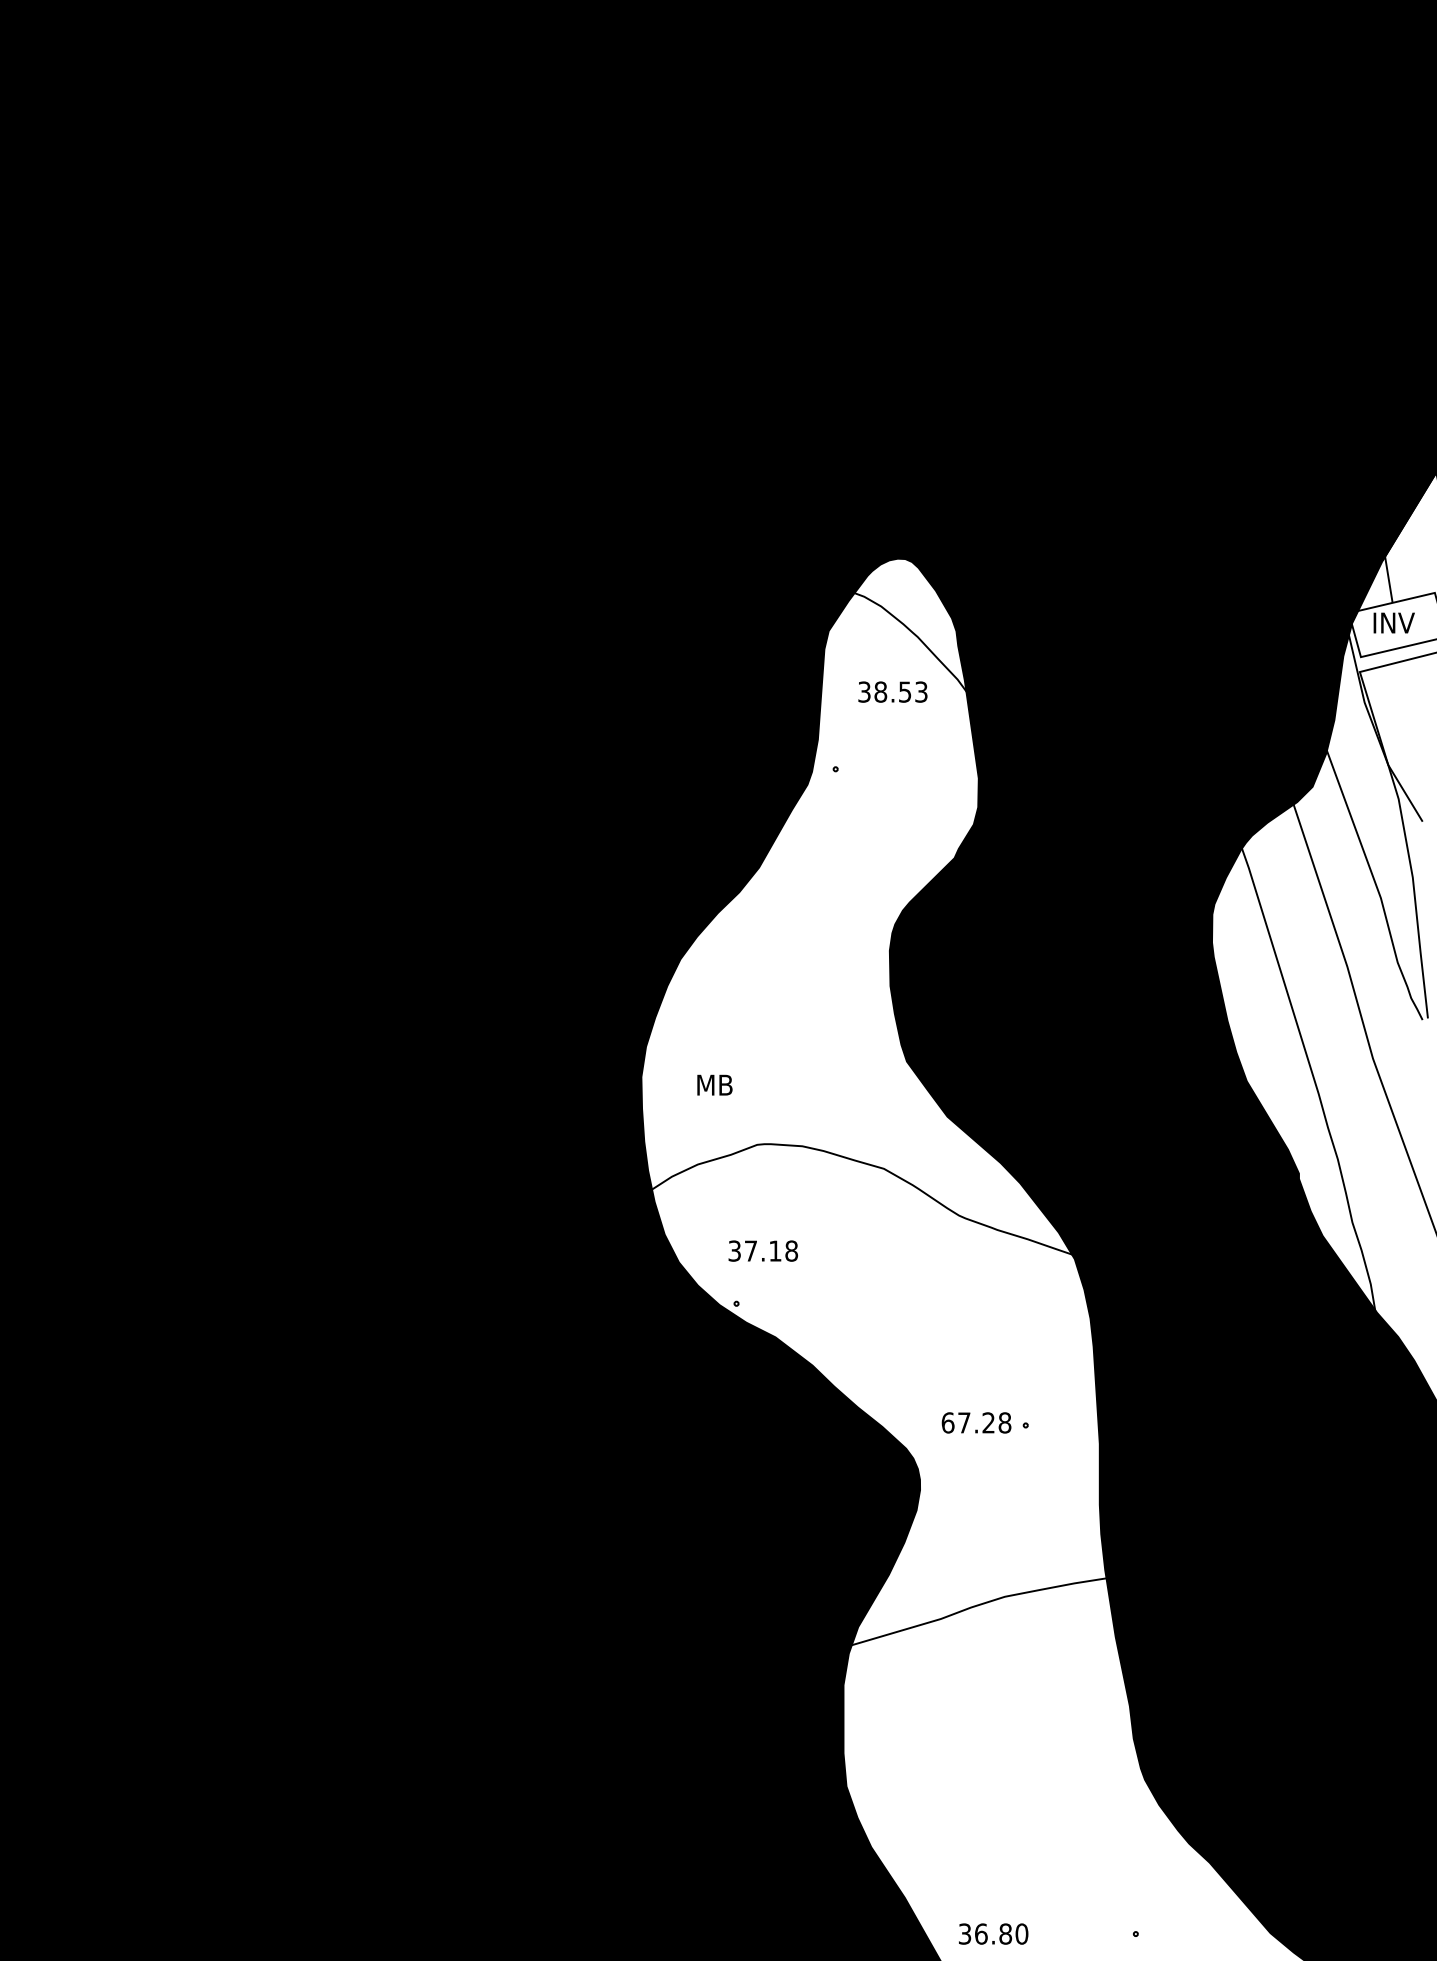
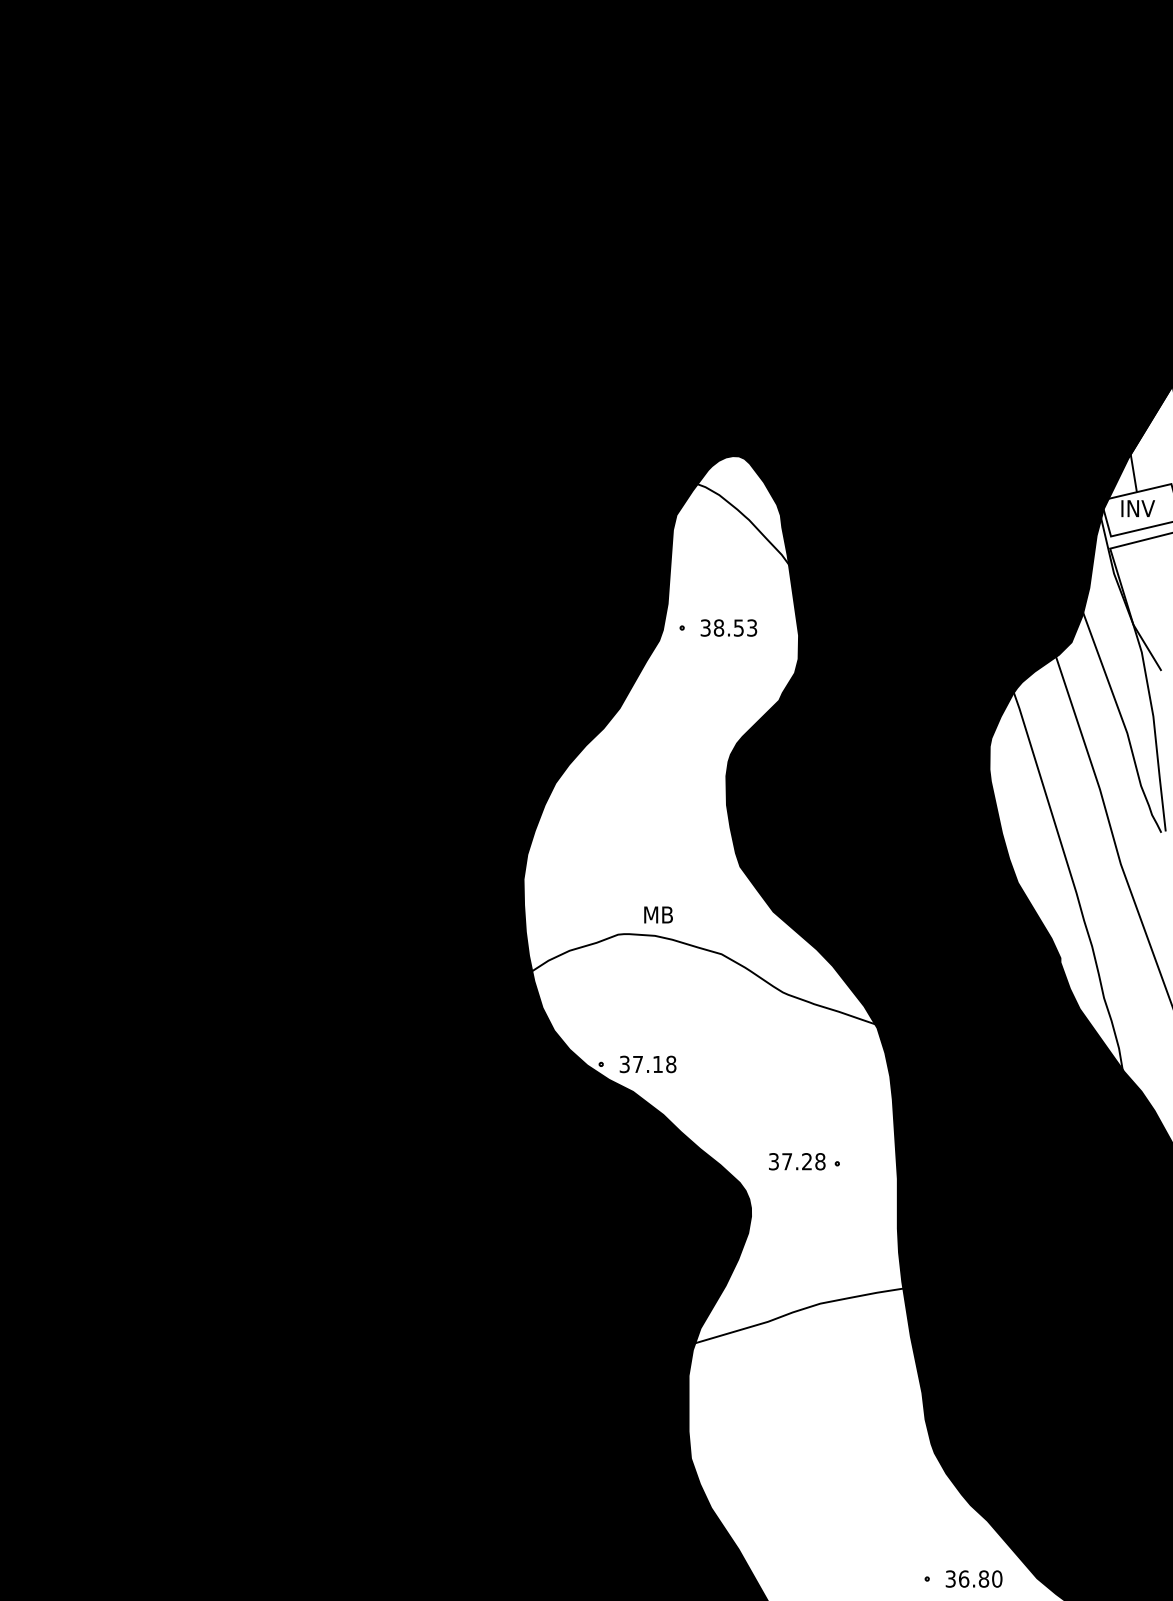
text: (892, 691) -> (728, 627), moved
text: (714, 1084) -> (658, 914), moved
text: (762, 1251) -> (647, 1064), moved
text: (947, 1422) -> (773, 1161), 67.28 -> 37.28
text: (992, 1933) -> (973, 1578), moved

